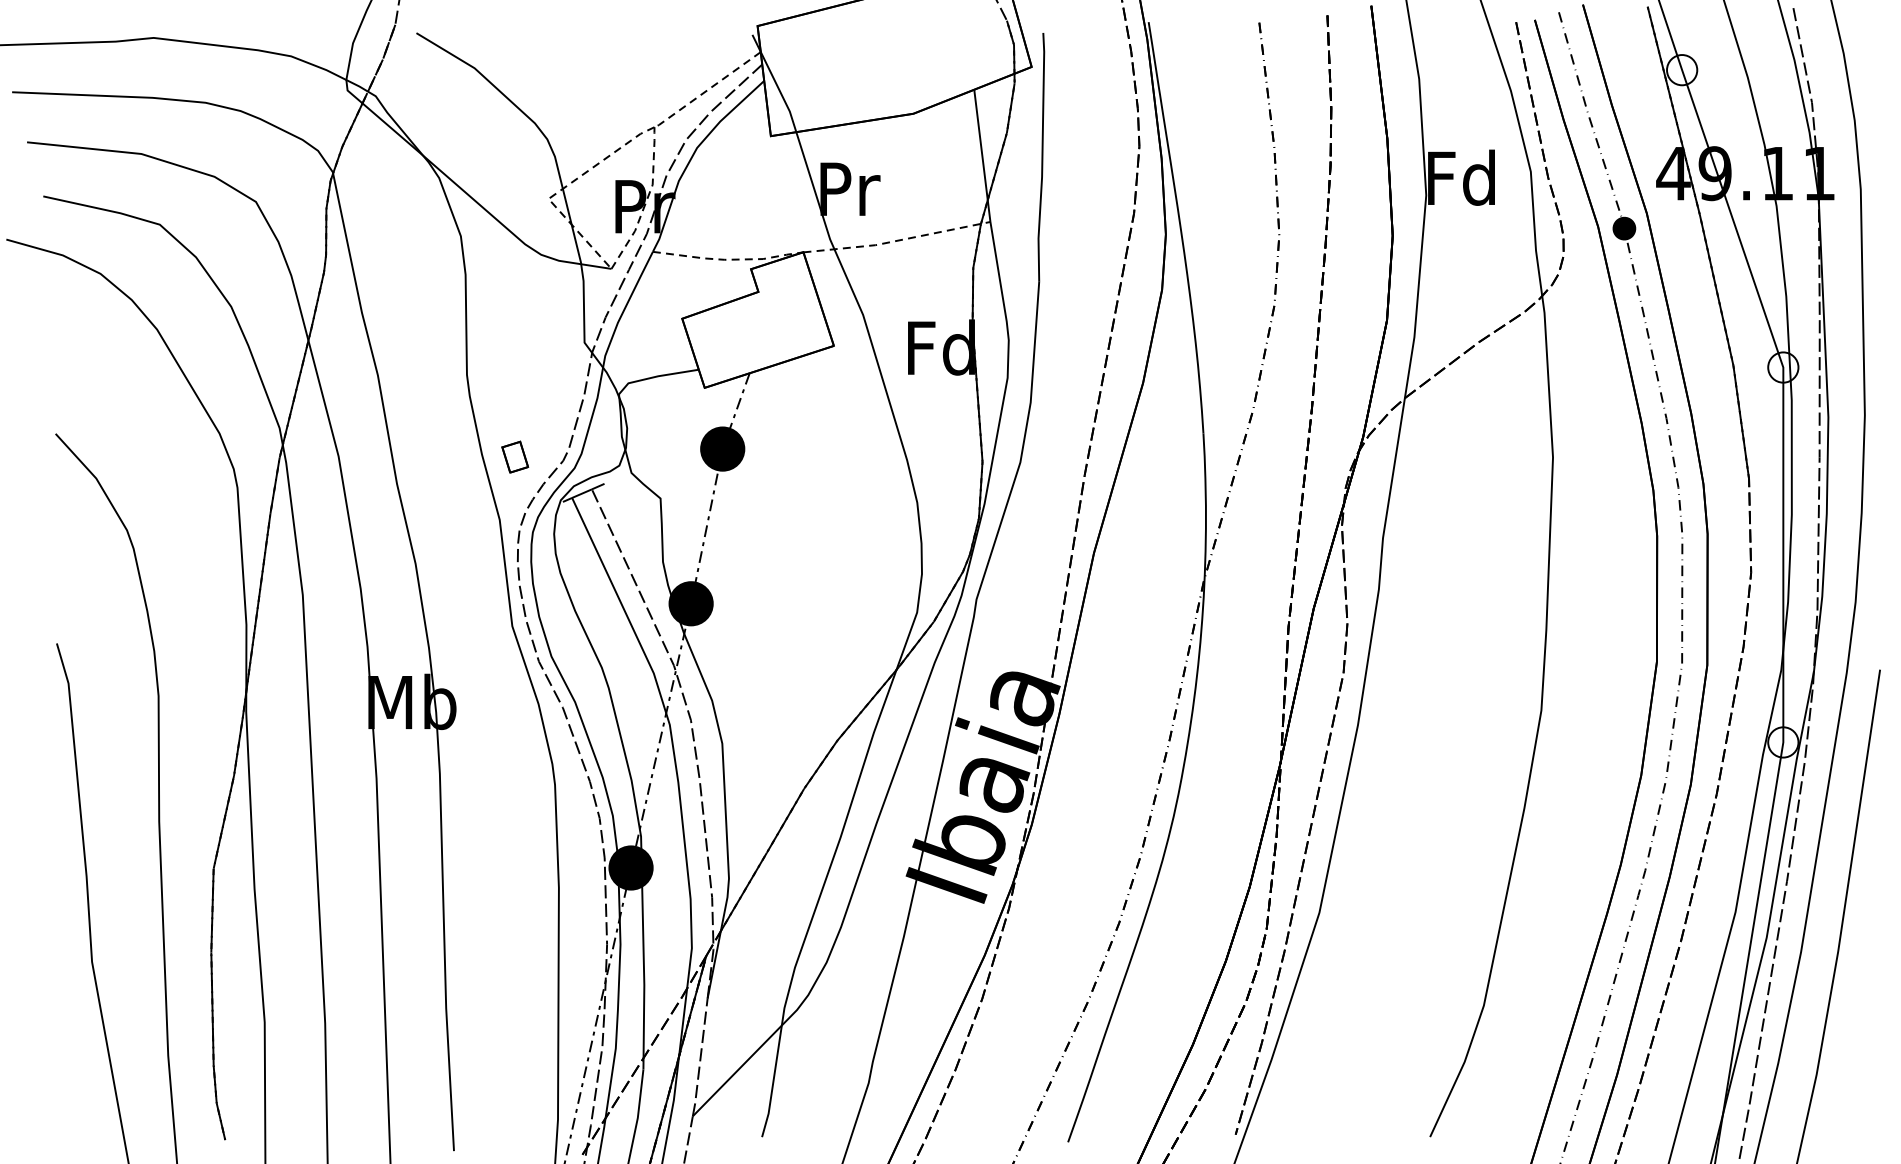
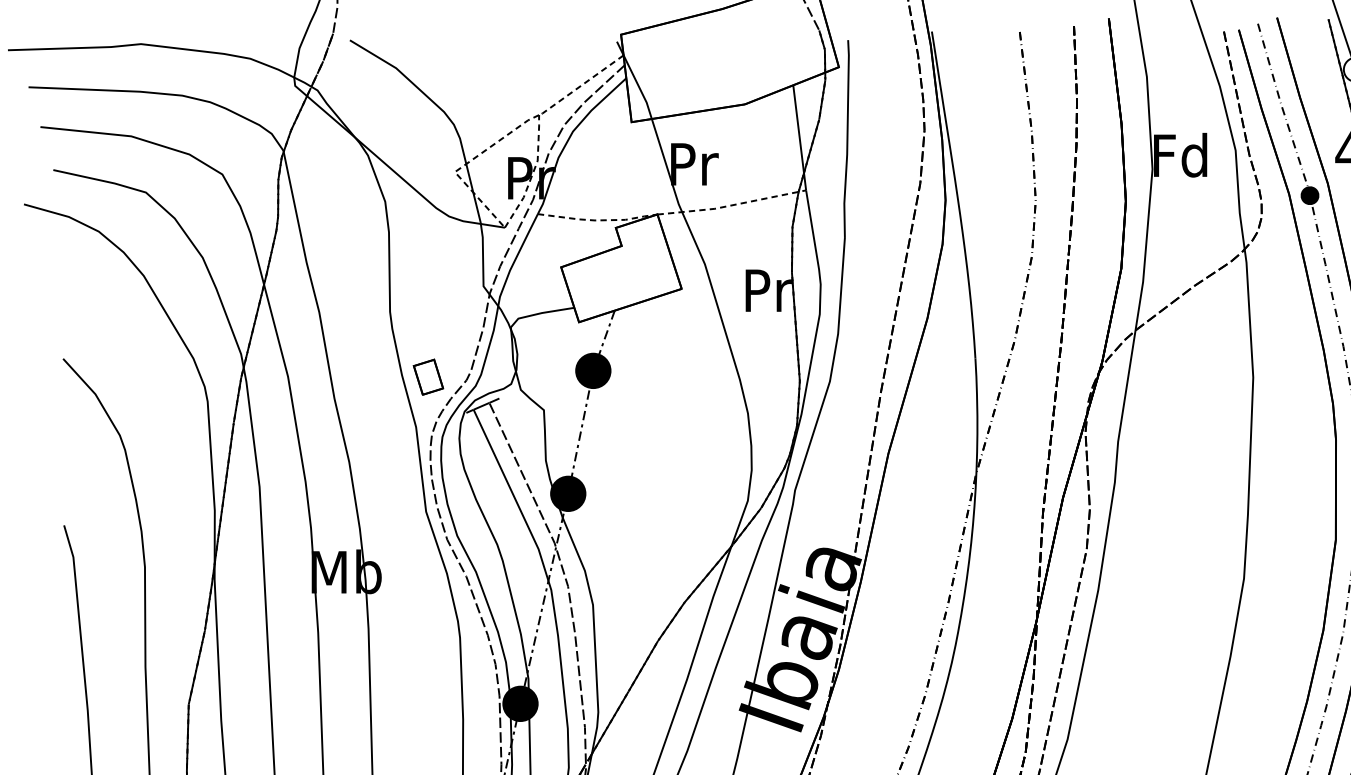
text: (941, 347) -> (767, 290), Fd -> Pr
part: (514, 457) -> (427, 377), size x1.43

